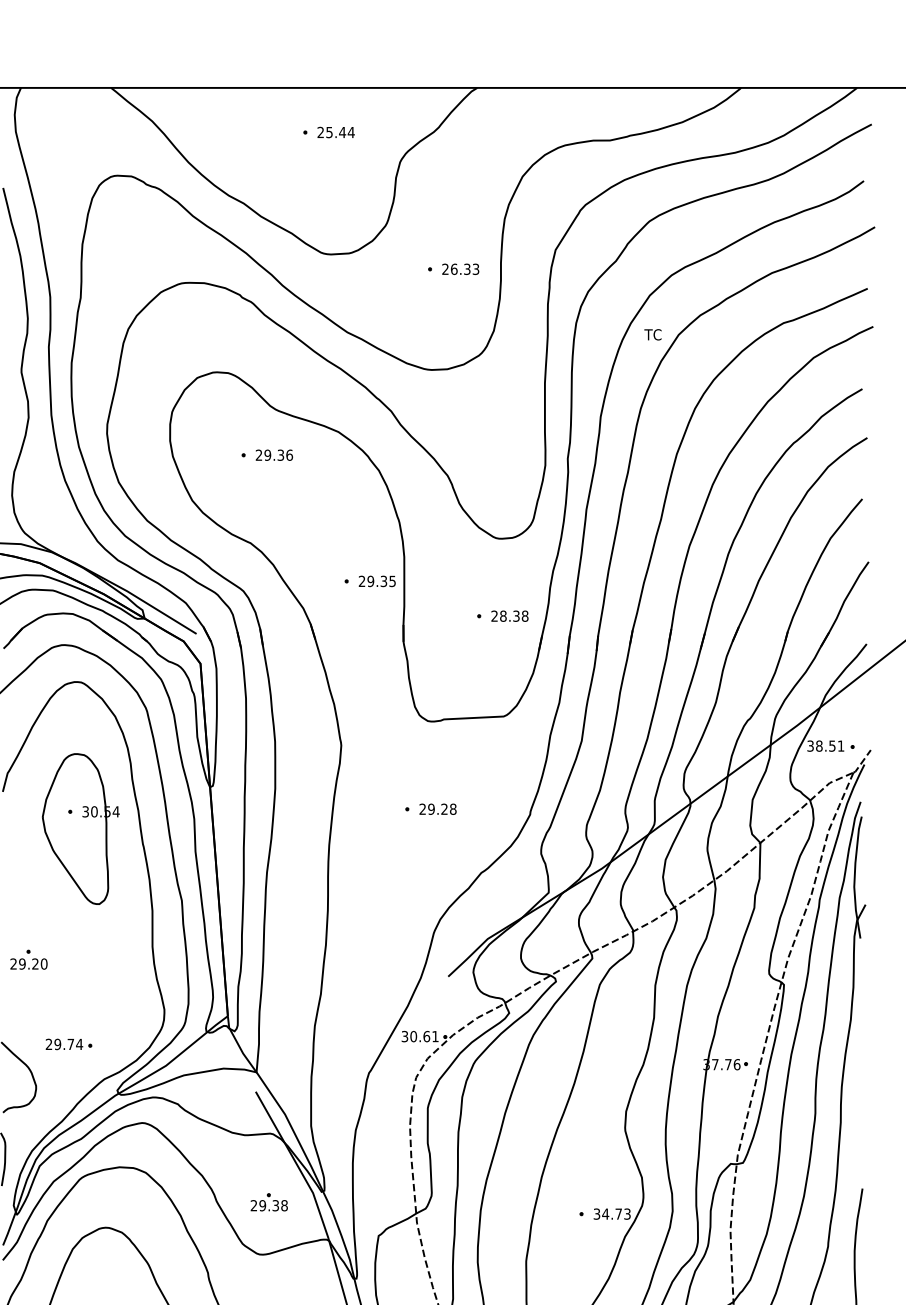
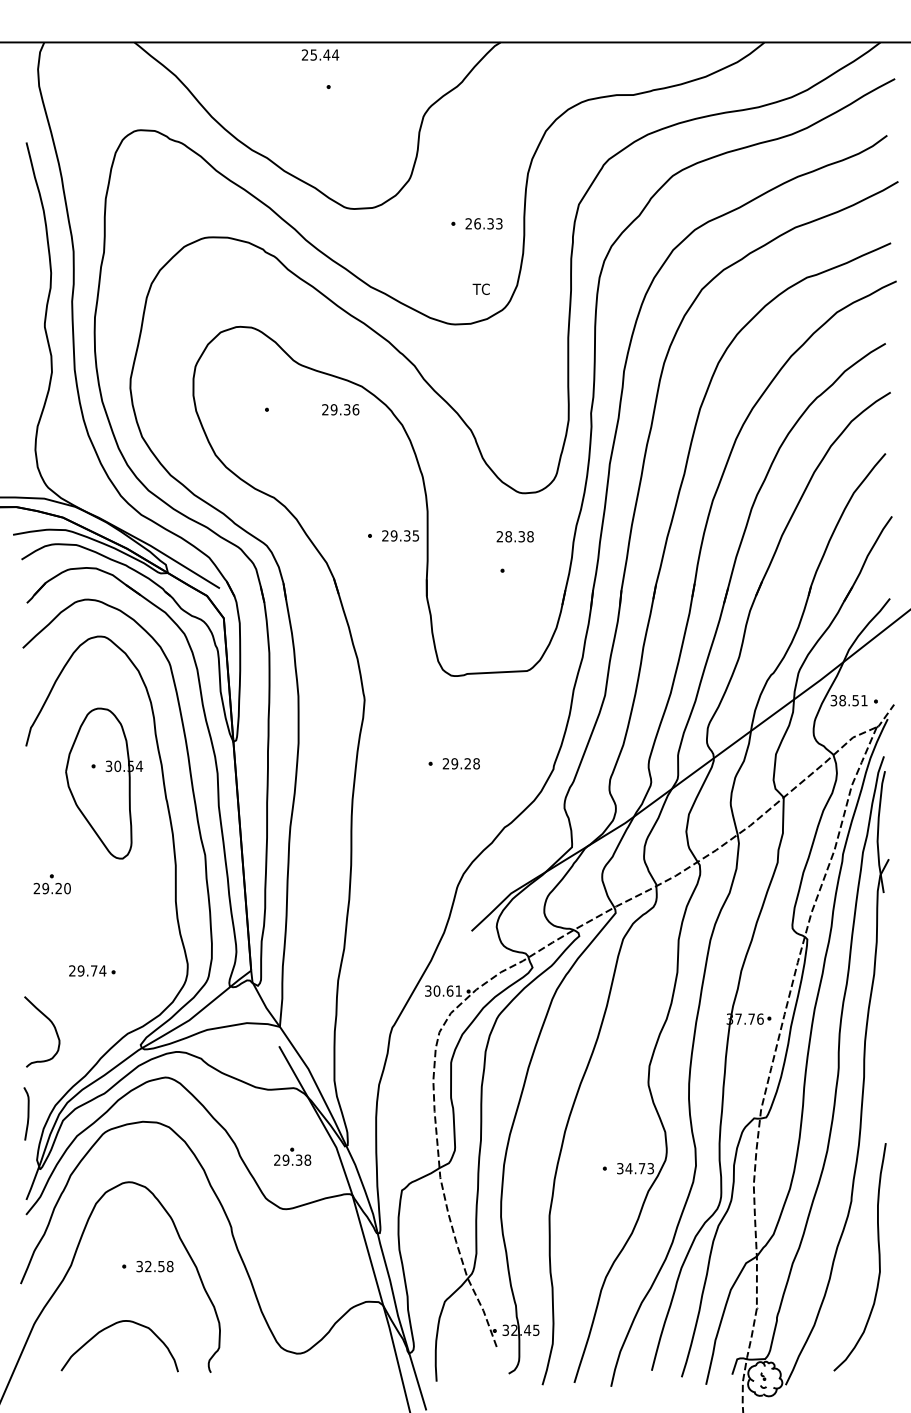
text: (336, 131) -> (320, 54), moved
text: (652, 333) -> (480, 288), moved
text: (274, 454) -> (340, 409), moved
text: (509, 615) -> (514, 536), moved
part: (28, 959) -> (51, 884), moved
part: (69, 1043) -> (92, 970), moved

